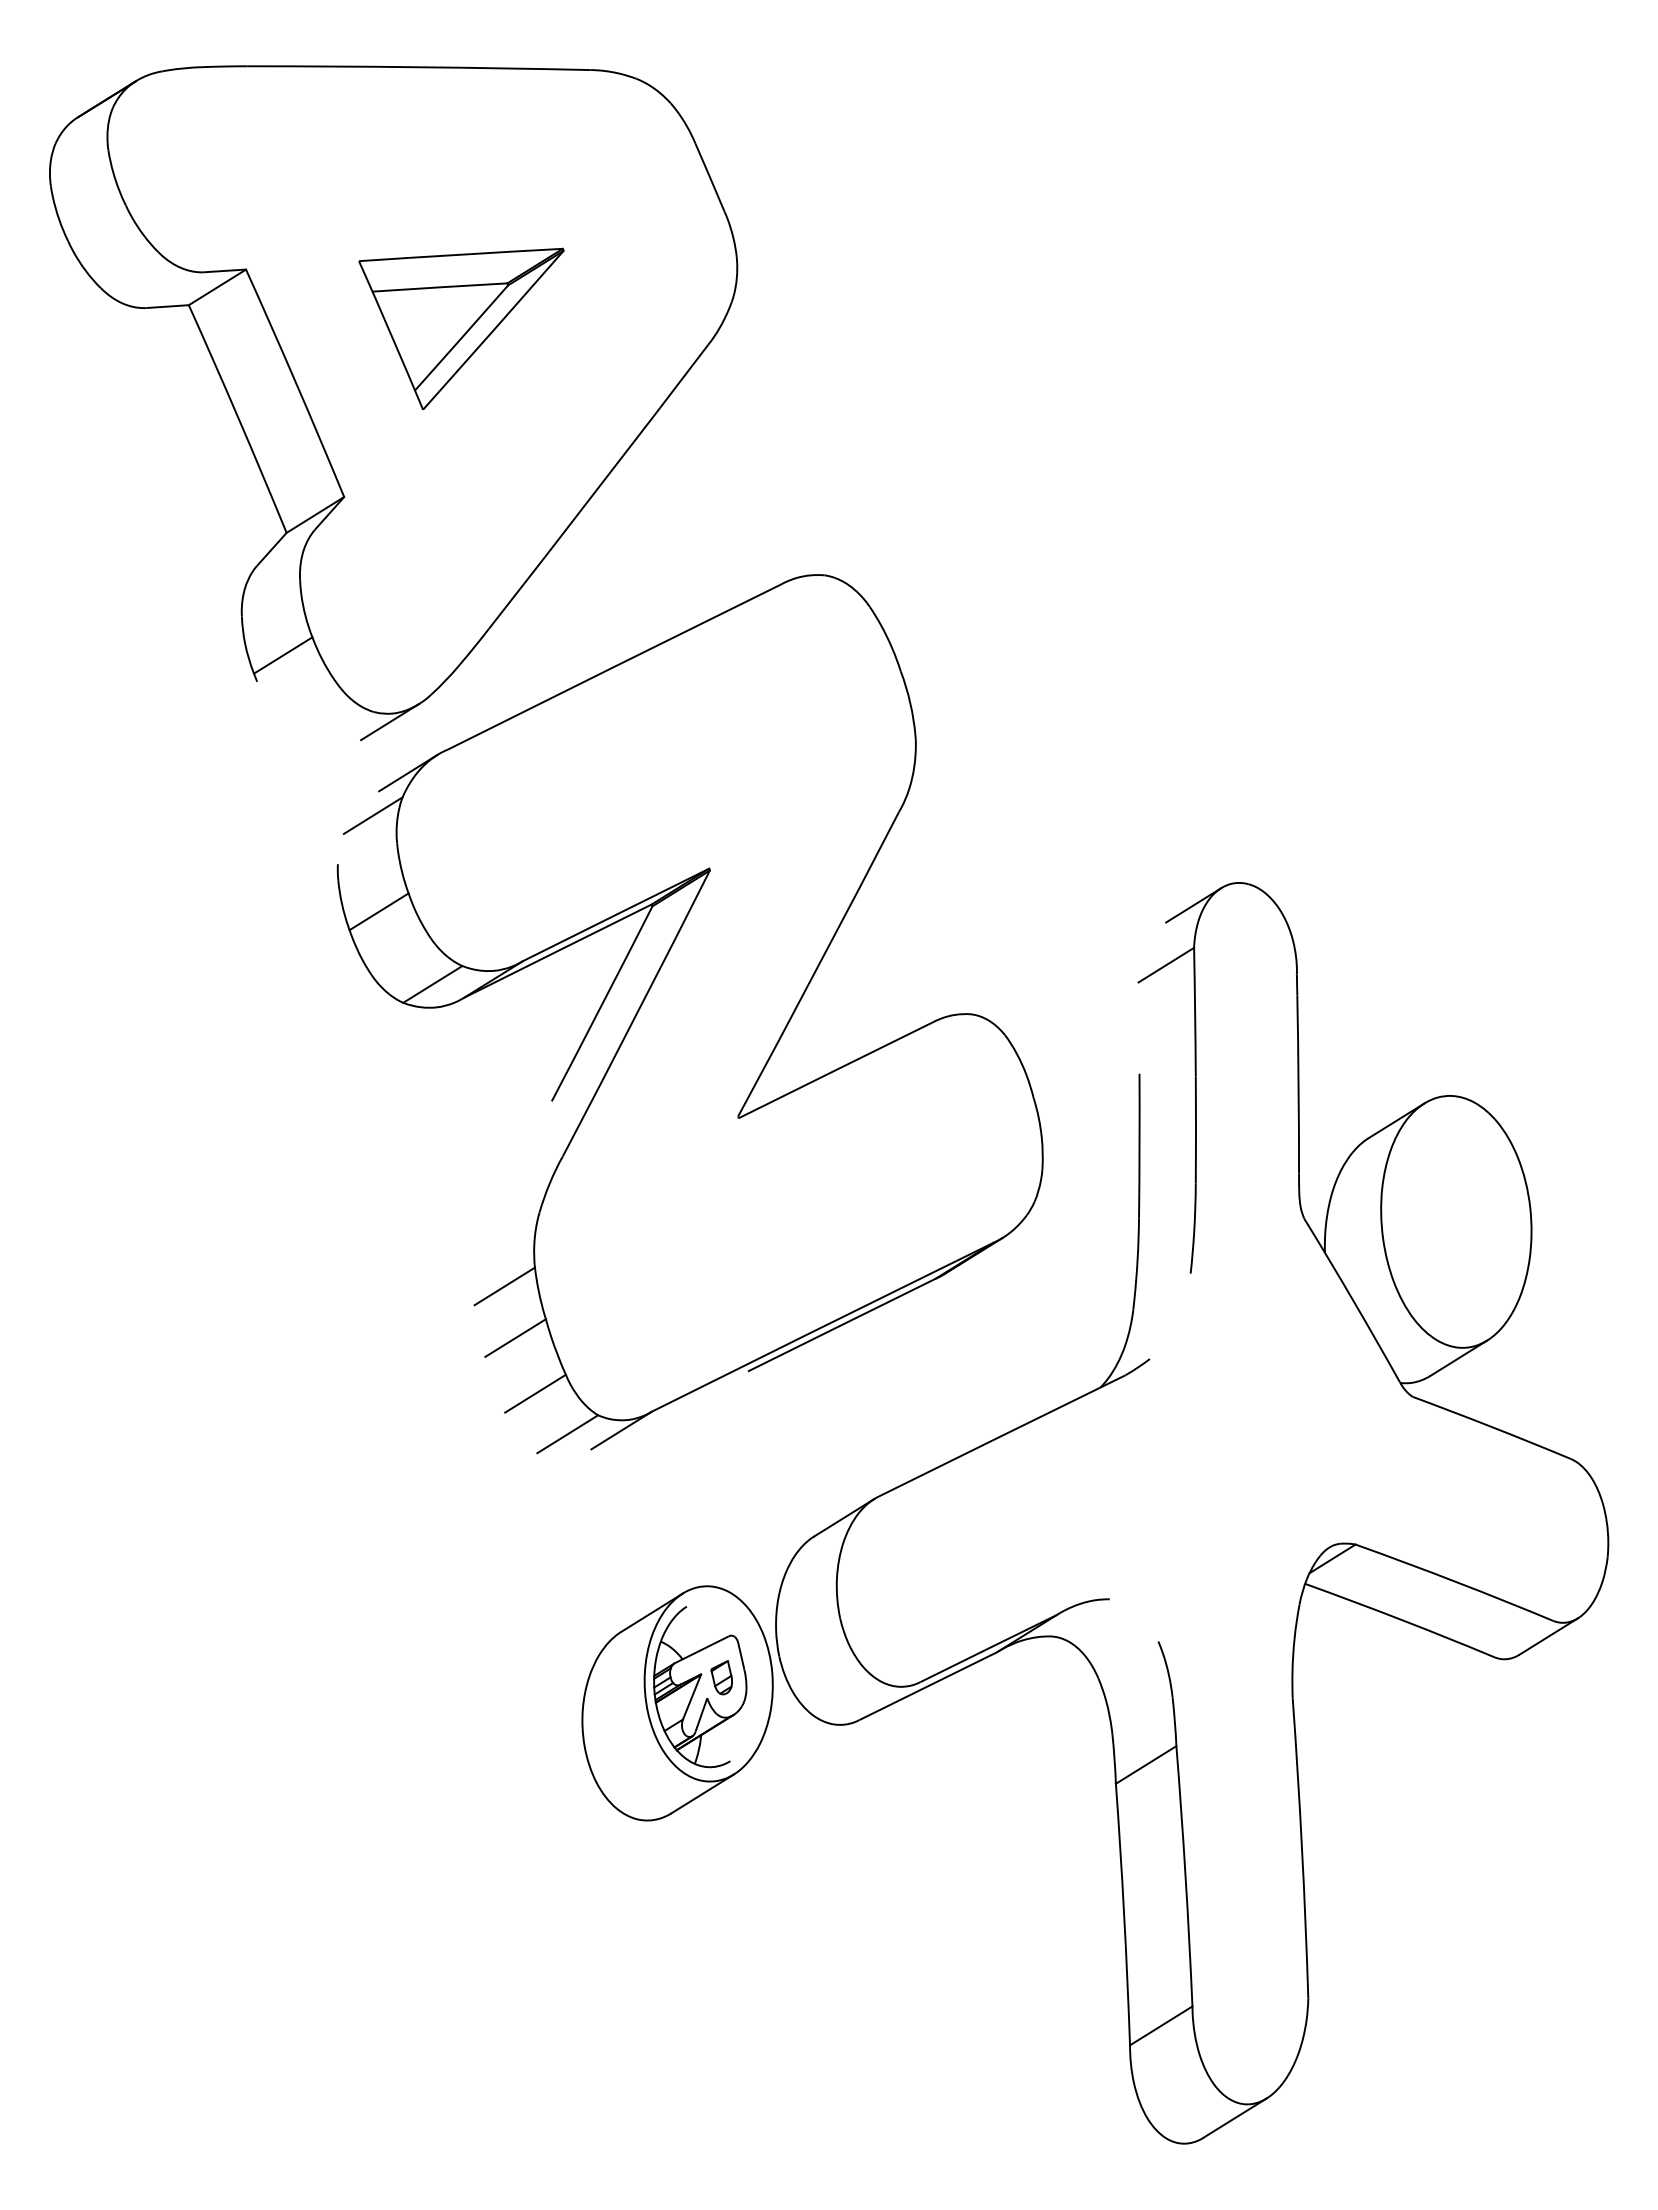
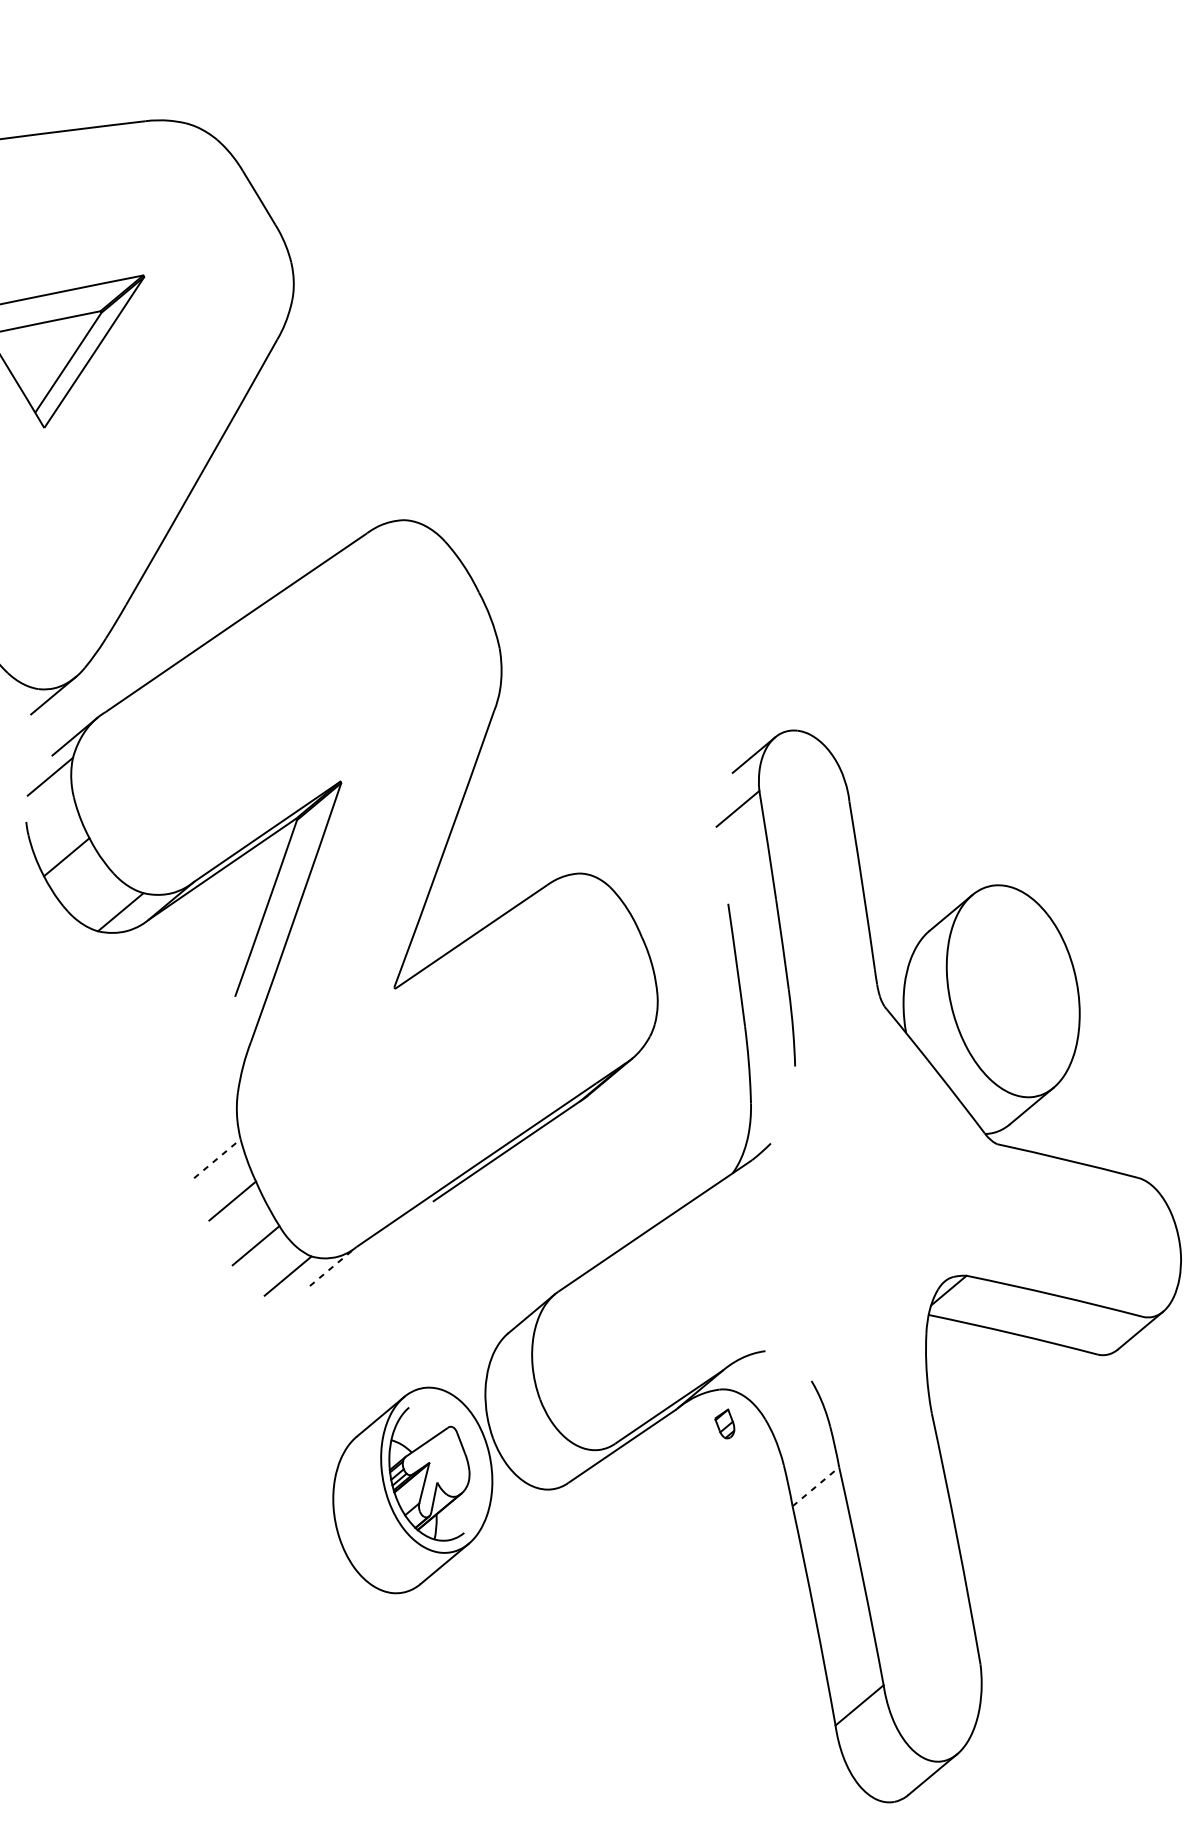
line: (504, 1286) -> (217, 1158), solid -> dashed
line: (621, 1430) -> (333, 1266), solid -> dashed
part: (721, 1677) -> (724, 1424), moved
line: (1146, 1764) -> (816, 1486), solid -> dashed

